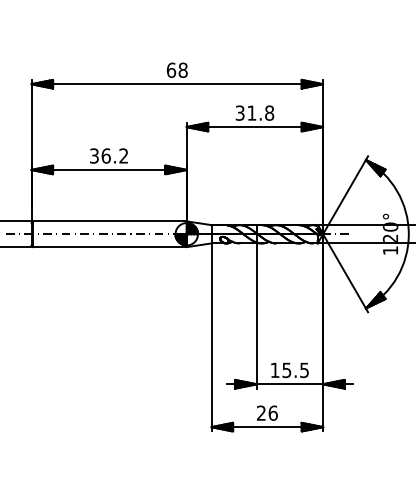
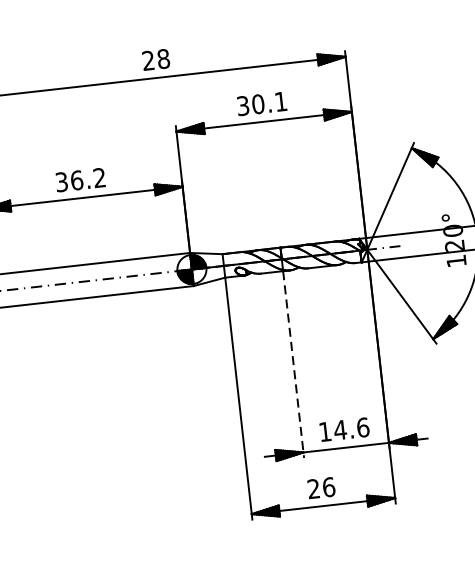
text: (171, 69) -> (148, 59), 68 -> 28
text: (260, 112) -> (269, 102), 31.8 -> 30.1
line: (256, 315) -> (293, 363), solid -> dashed
text: (295, 370) -> (351, 429), 15.5 -> 14.6

